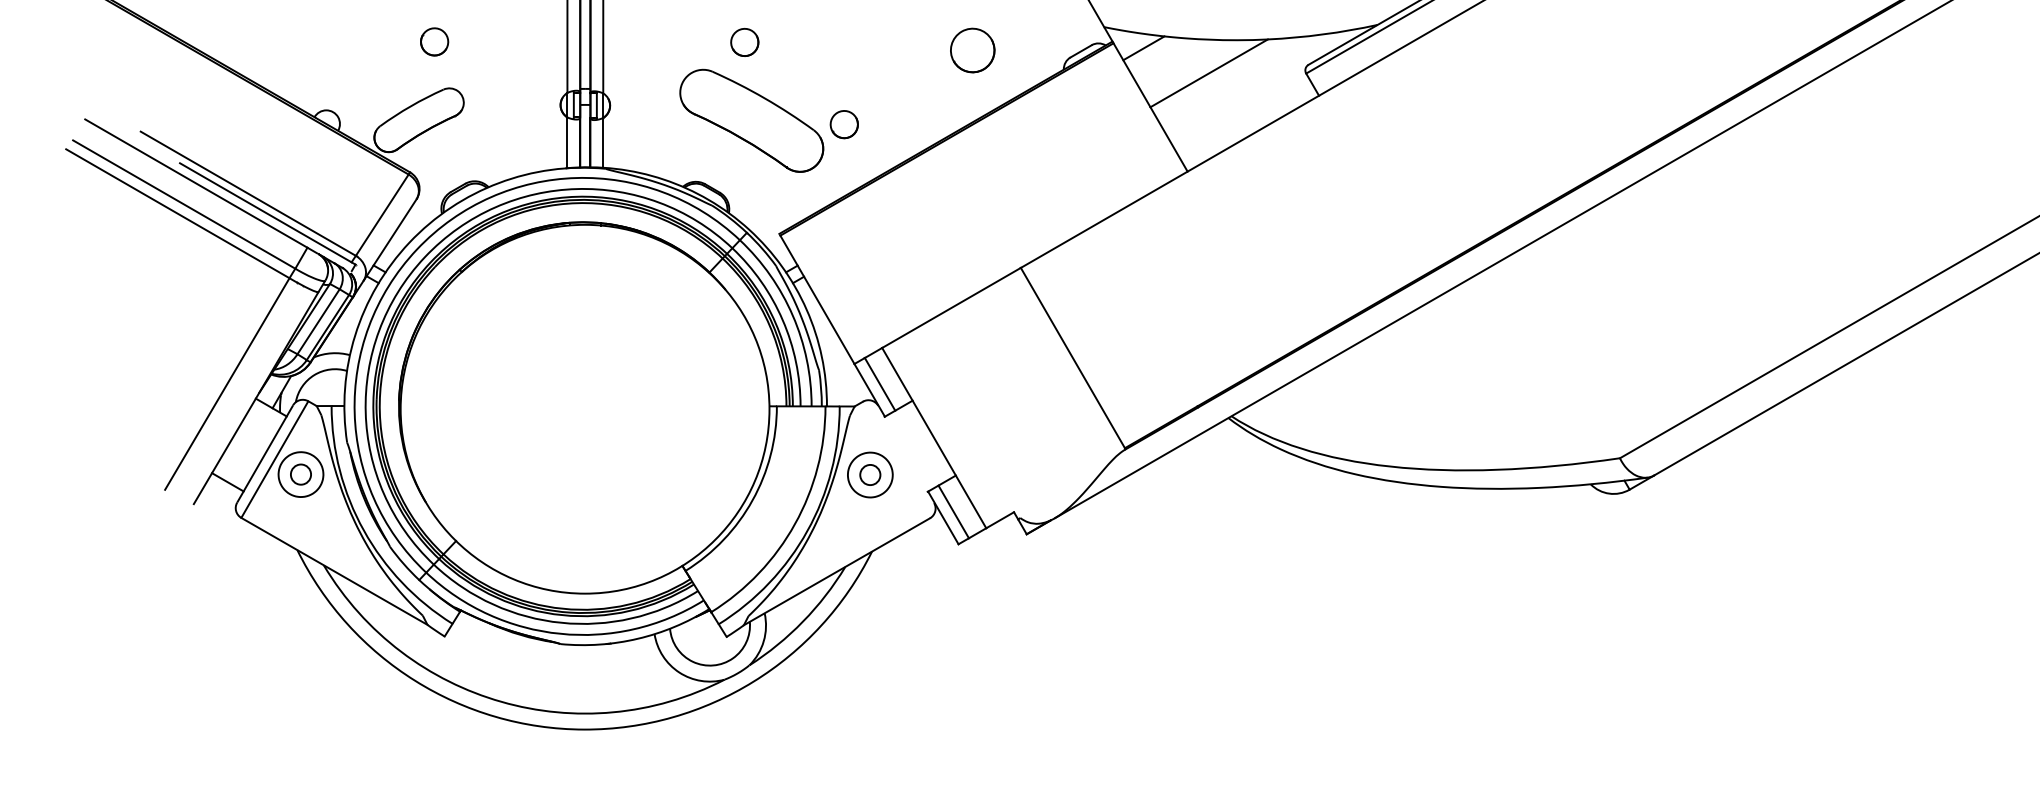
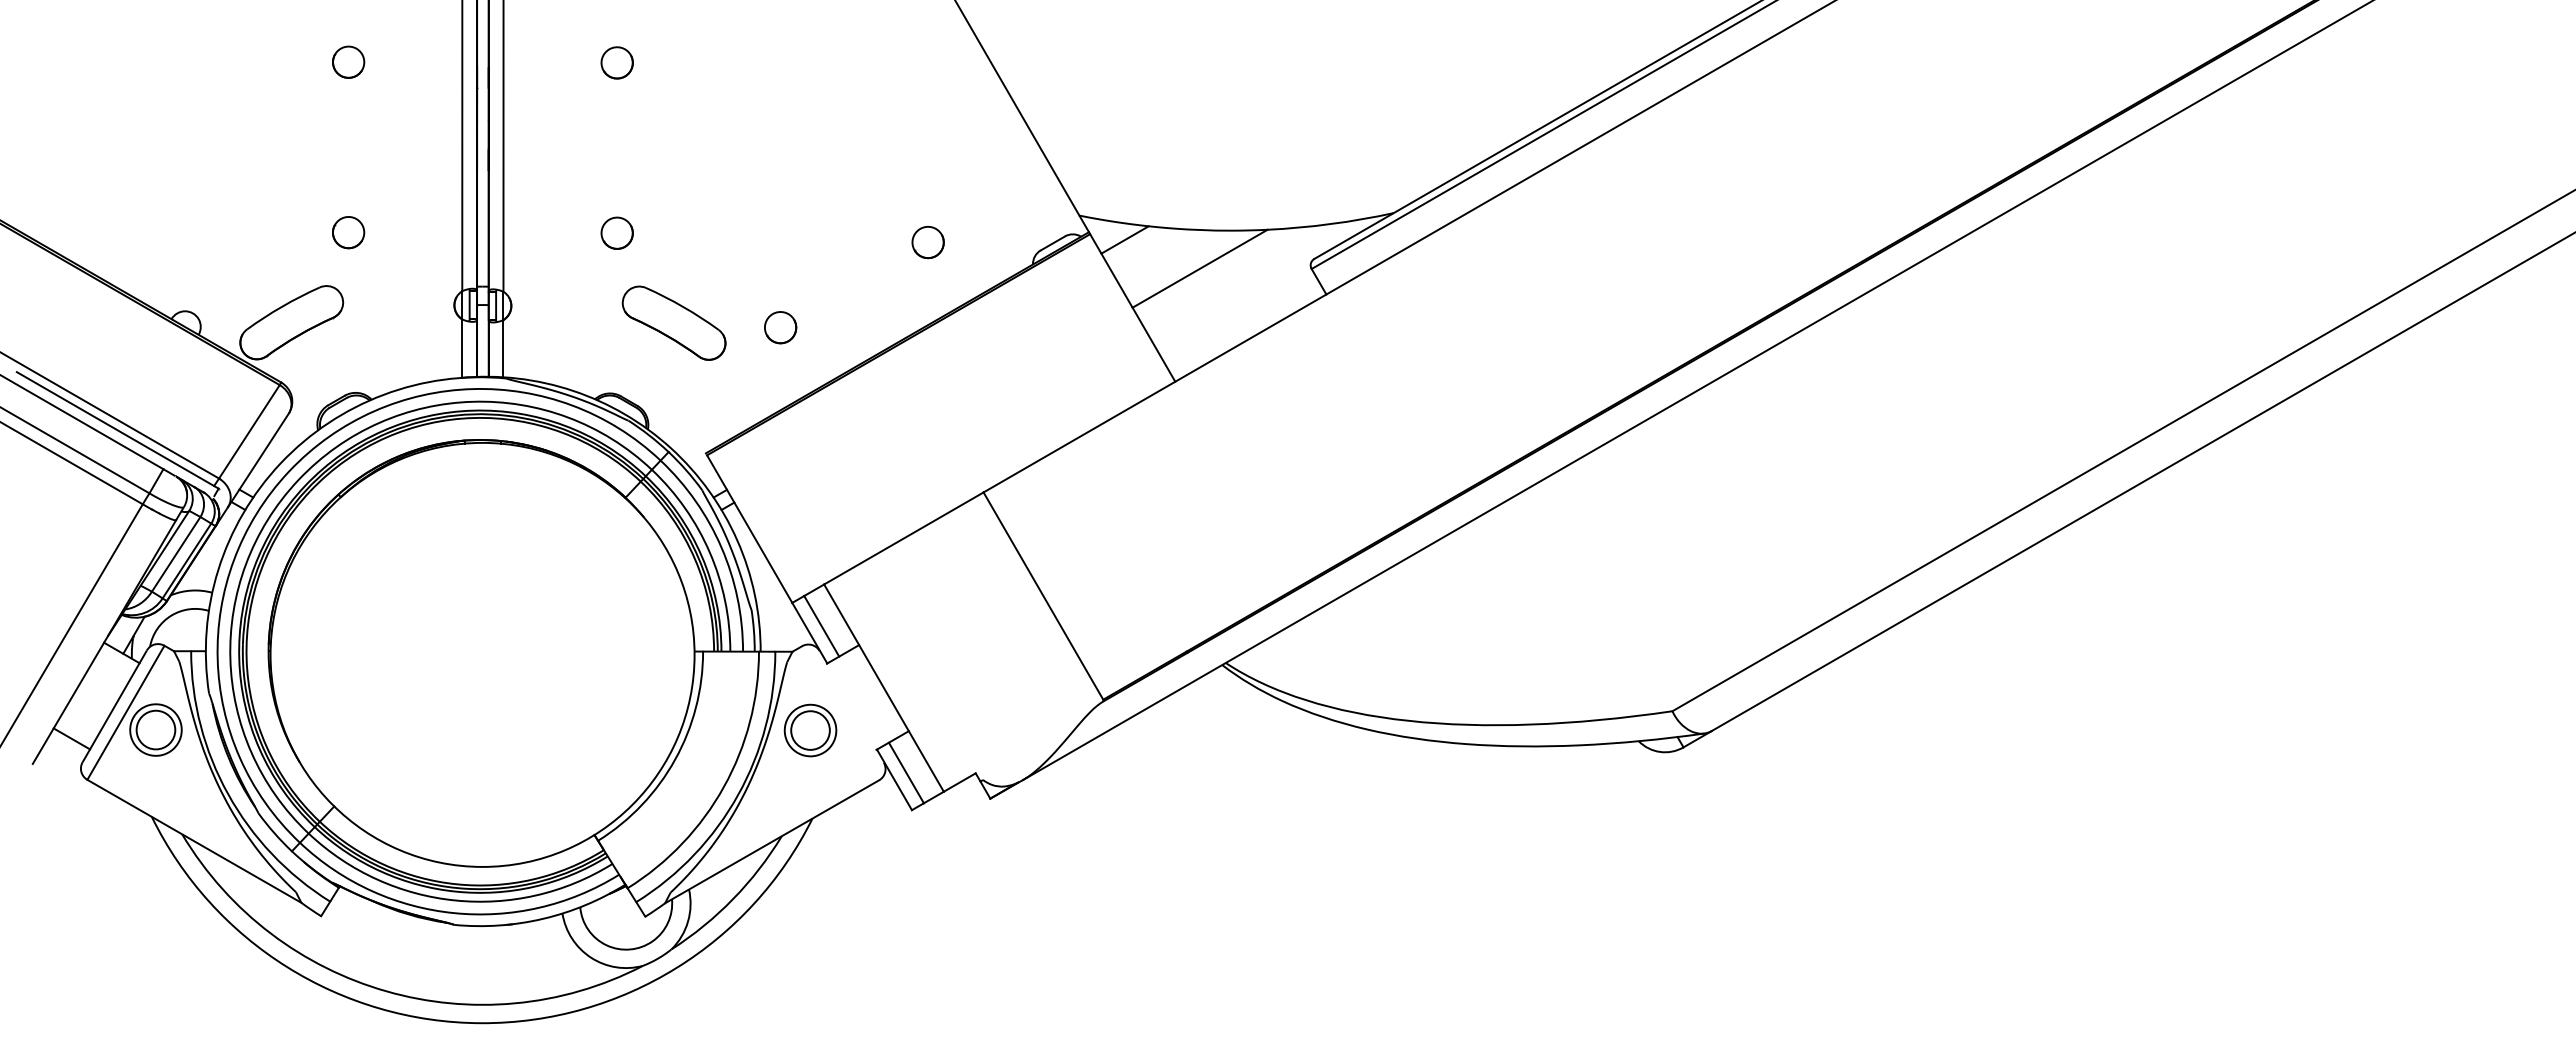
part: (434, 41) -> (348, 232), moved
part: (744, 41) -> (616, 232), moved
part: (972, 50) -> (927, 242), size x0.62
part: (751, 120) -> (673, 322), size x0.62
circle: (300, 474) -> (155, 729), size x1.67
circle: (870, 474) -> (810, 730), size x1.67

